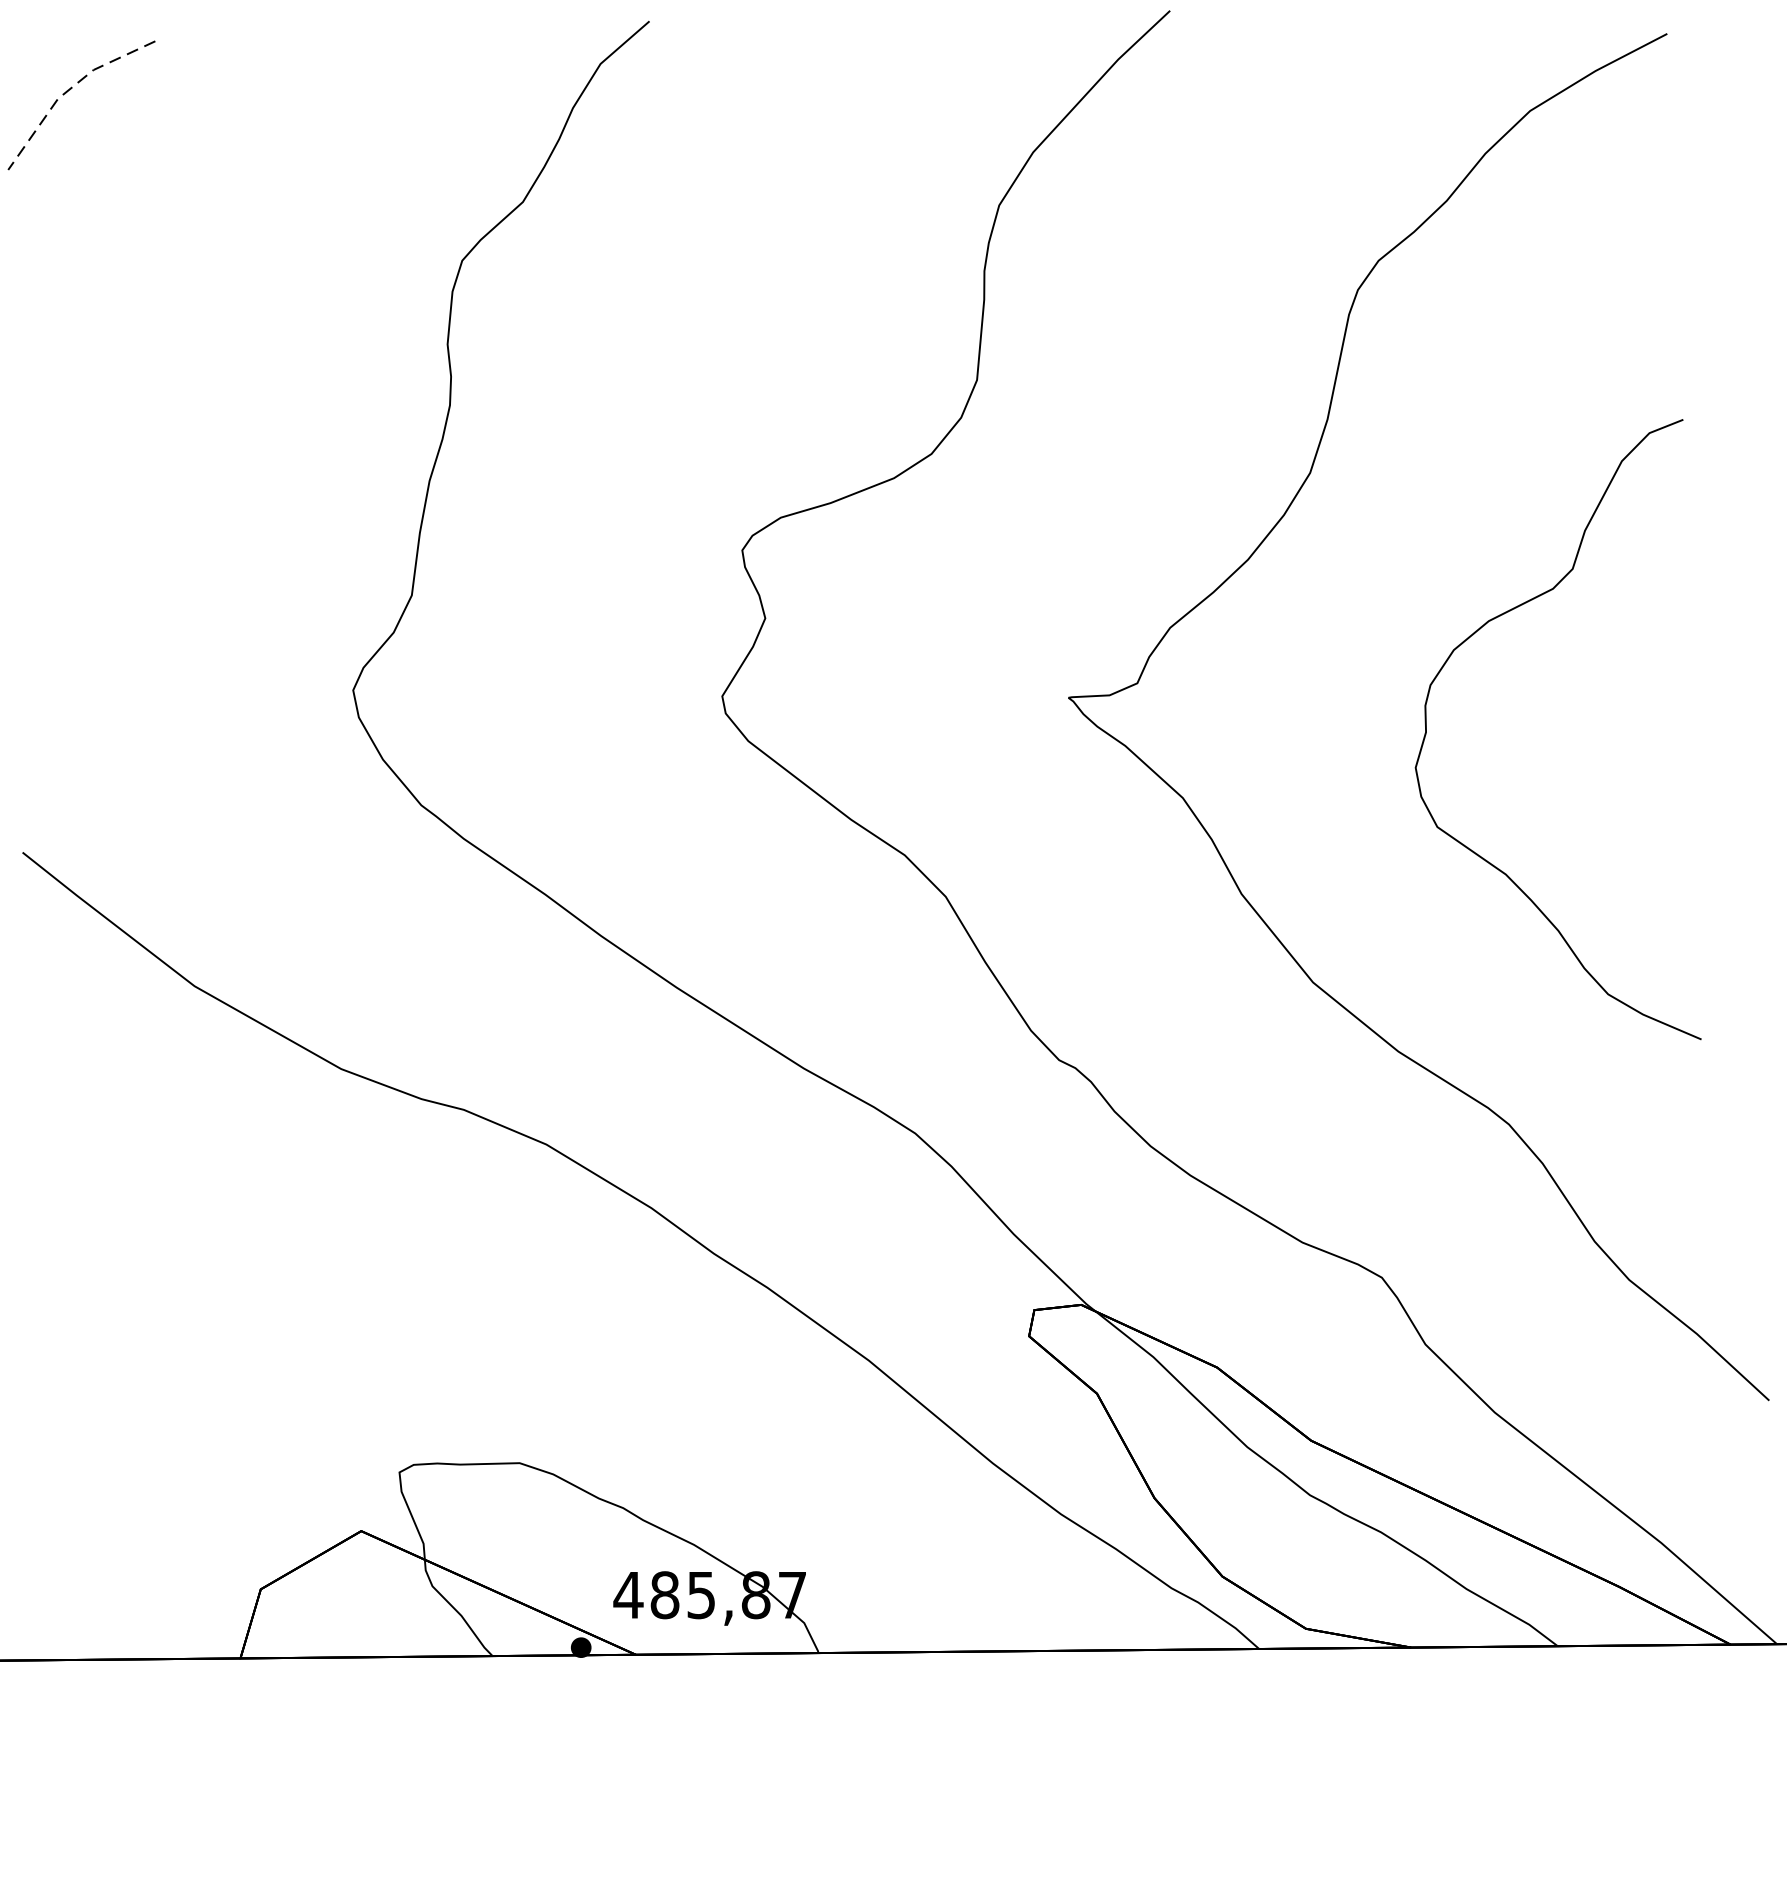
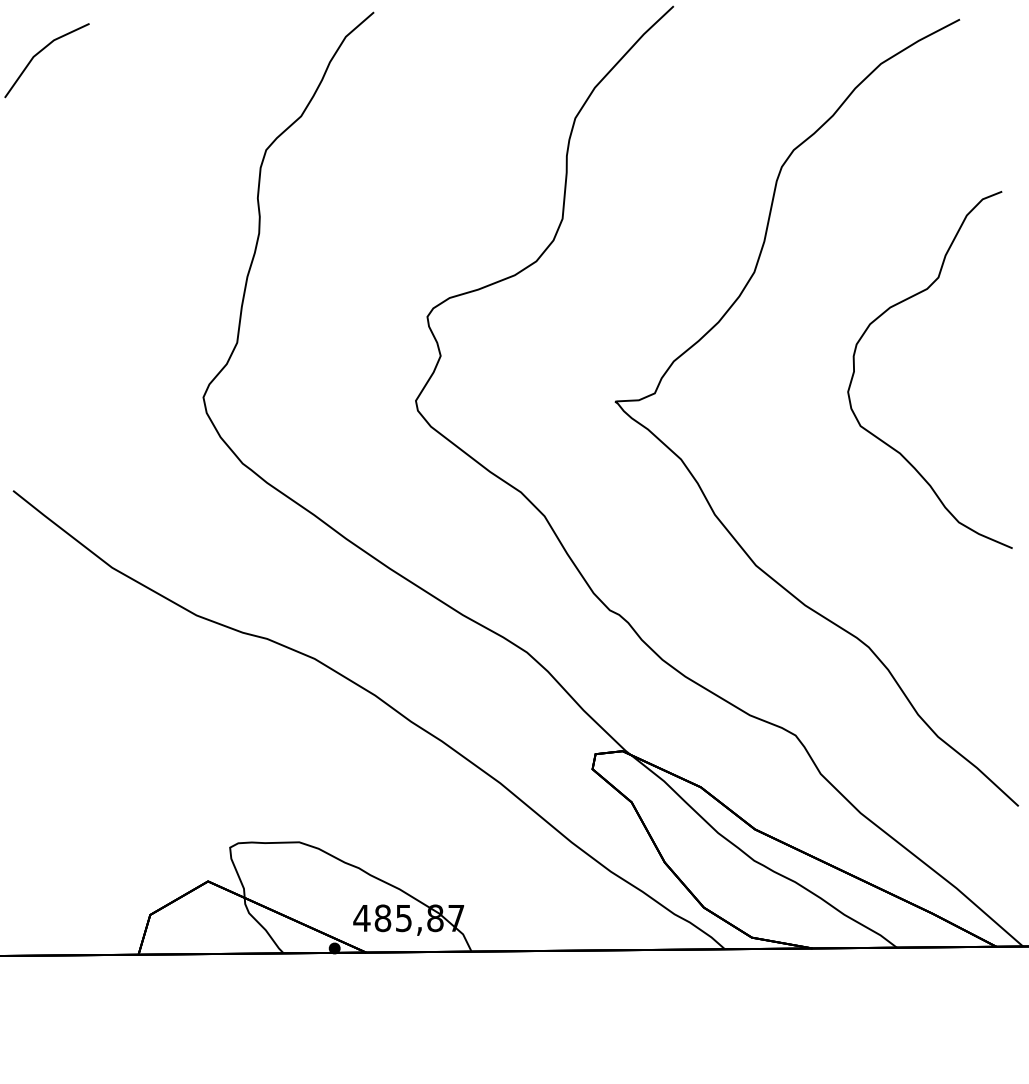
line: (68, 89) -> (39, 51), dashed -> solid
curve: (1473, 636) -> (881, 316), moved

